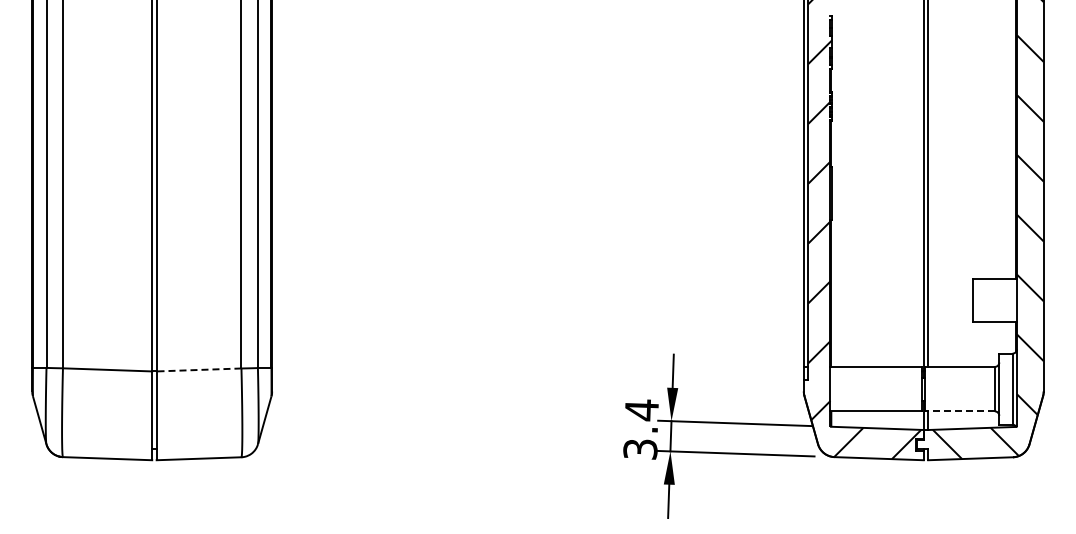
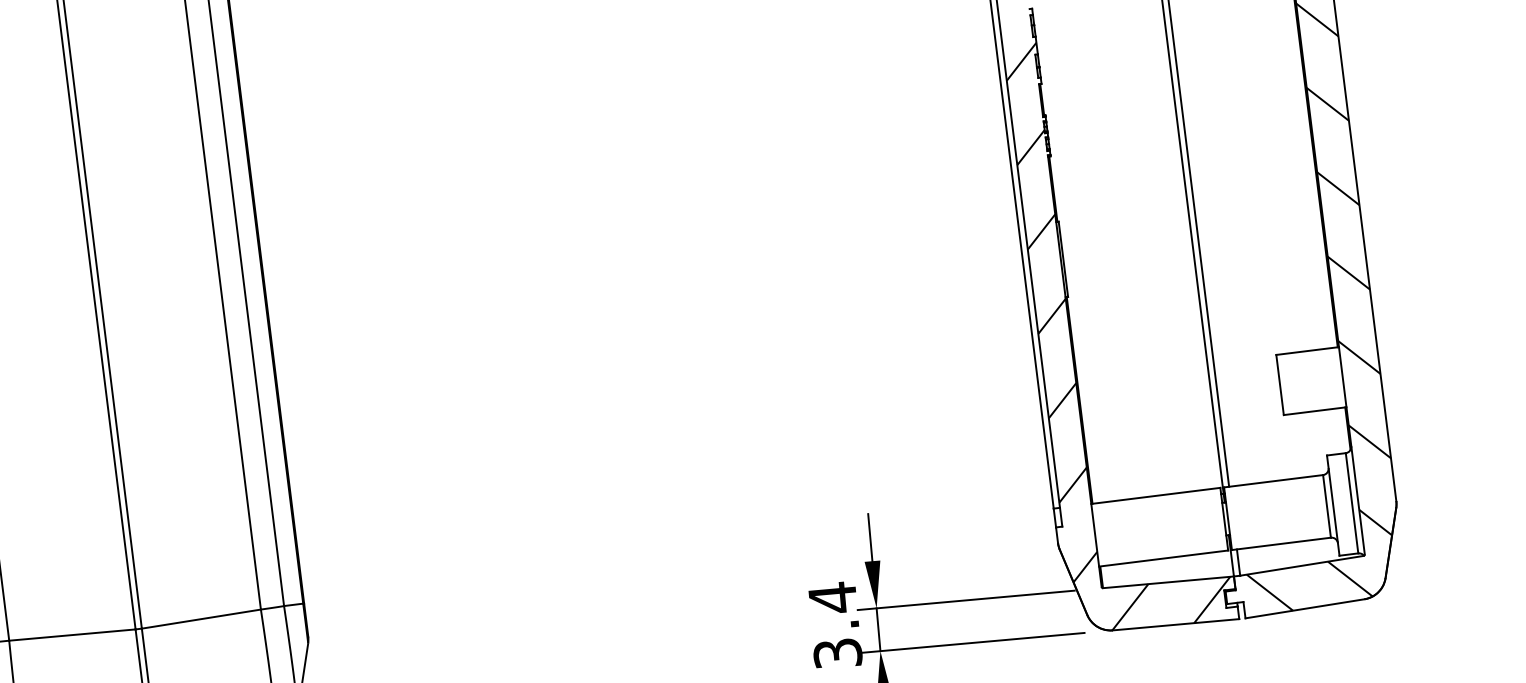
line: (198, 369) -> (200, 618), dashed -> solid
line: (959, 411) -> (1281, 544), dashed -> solid

